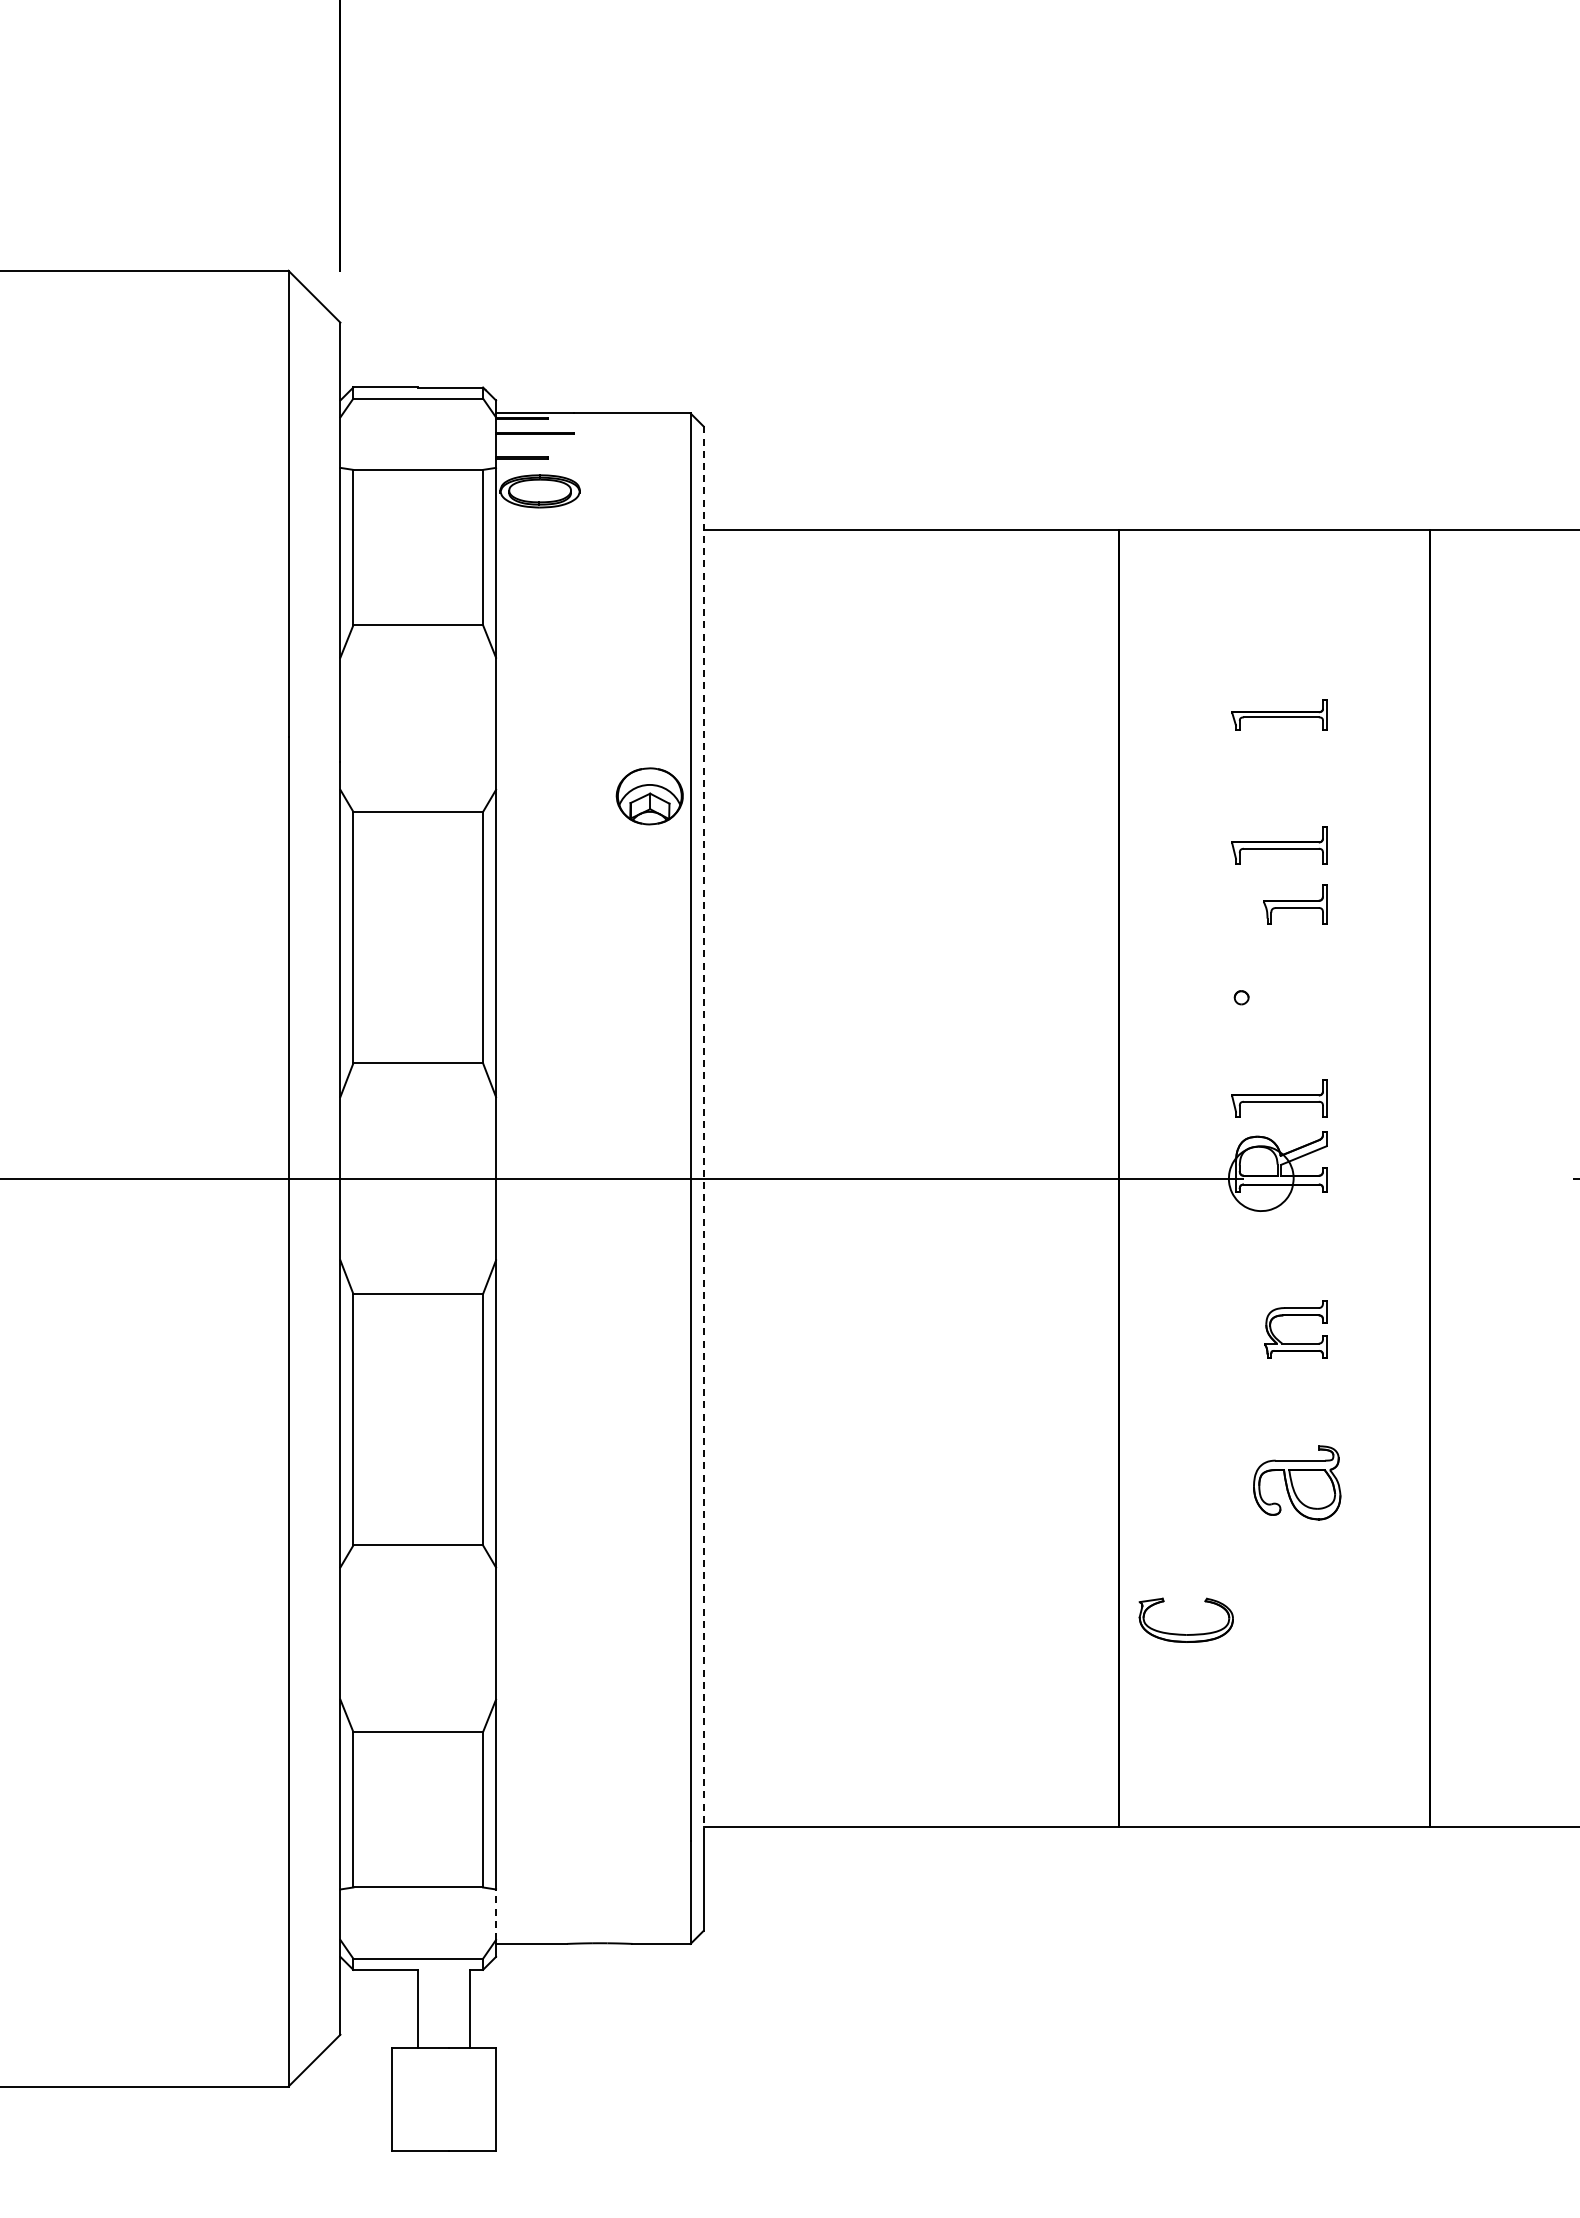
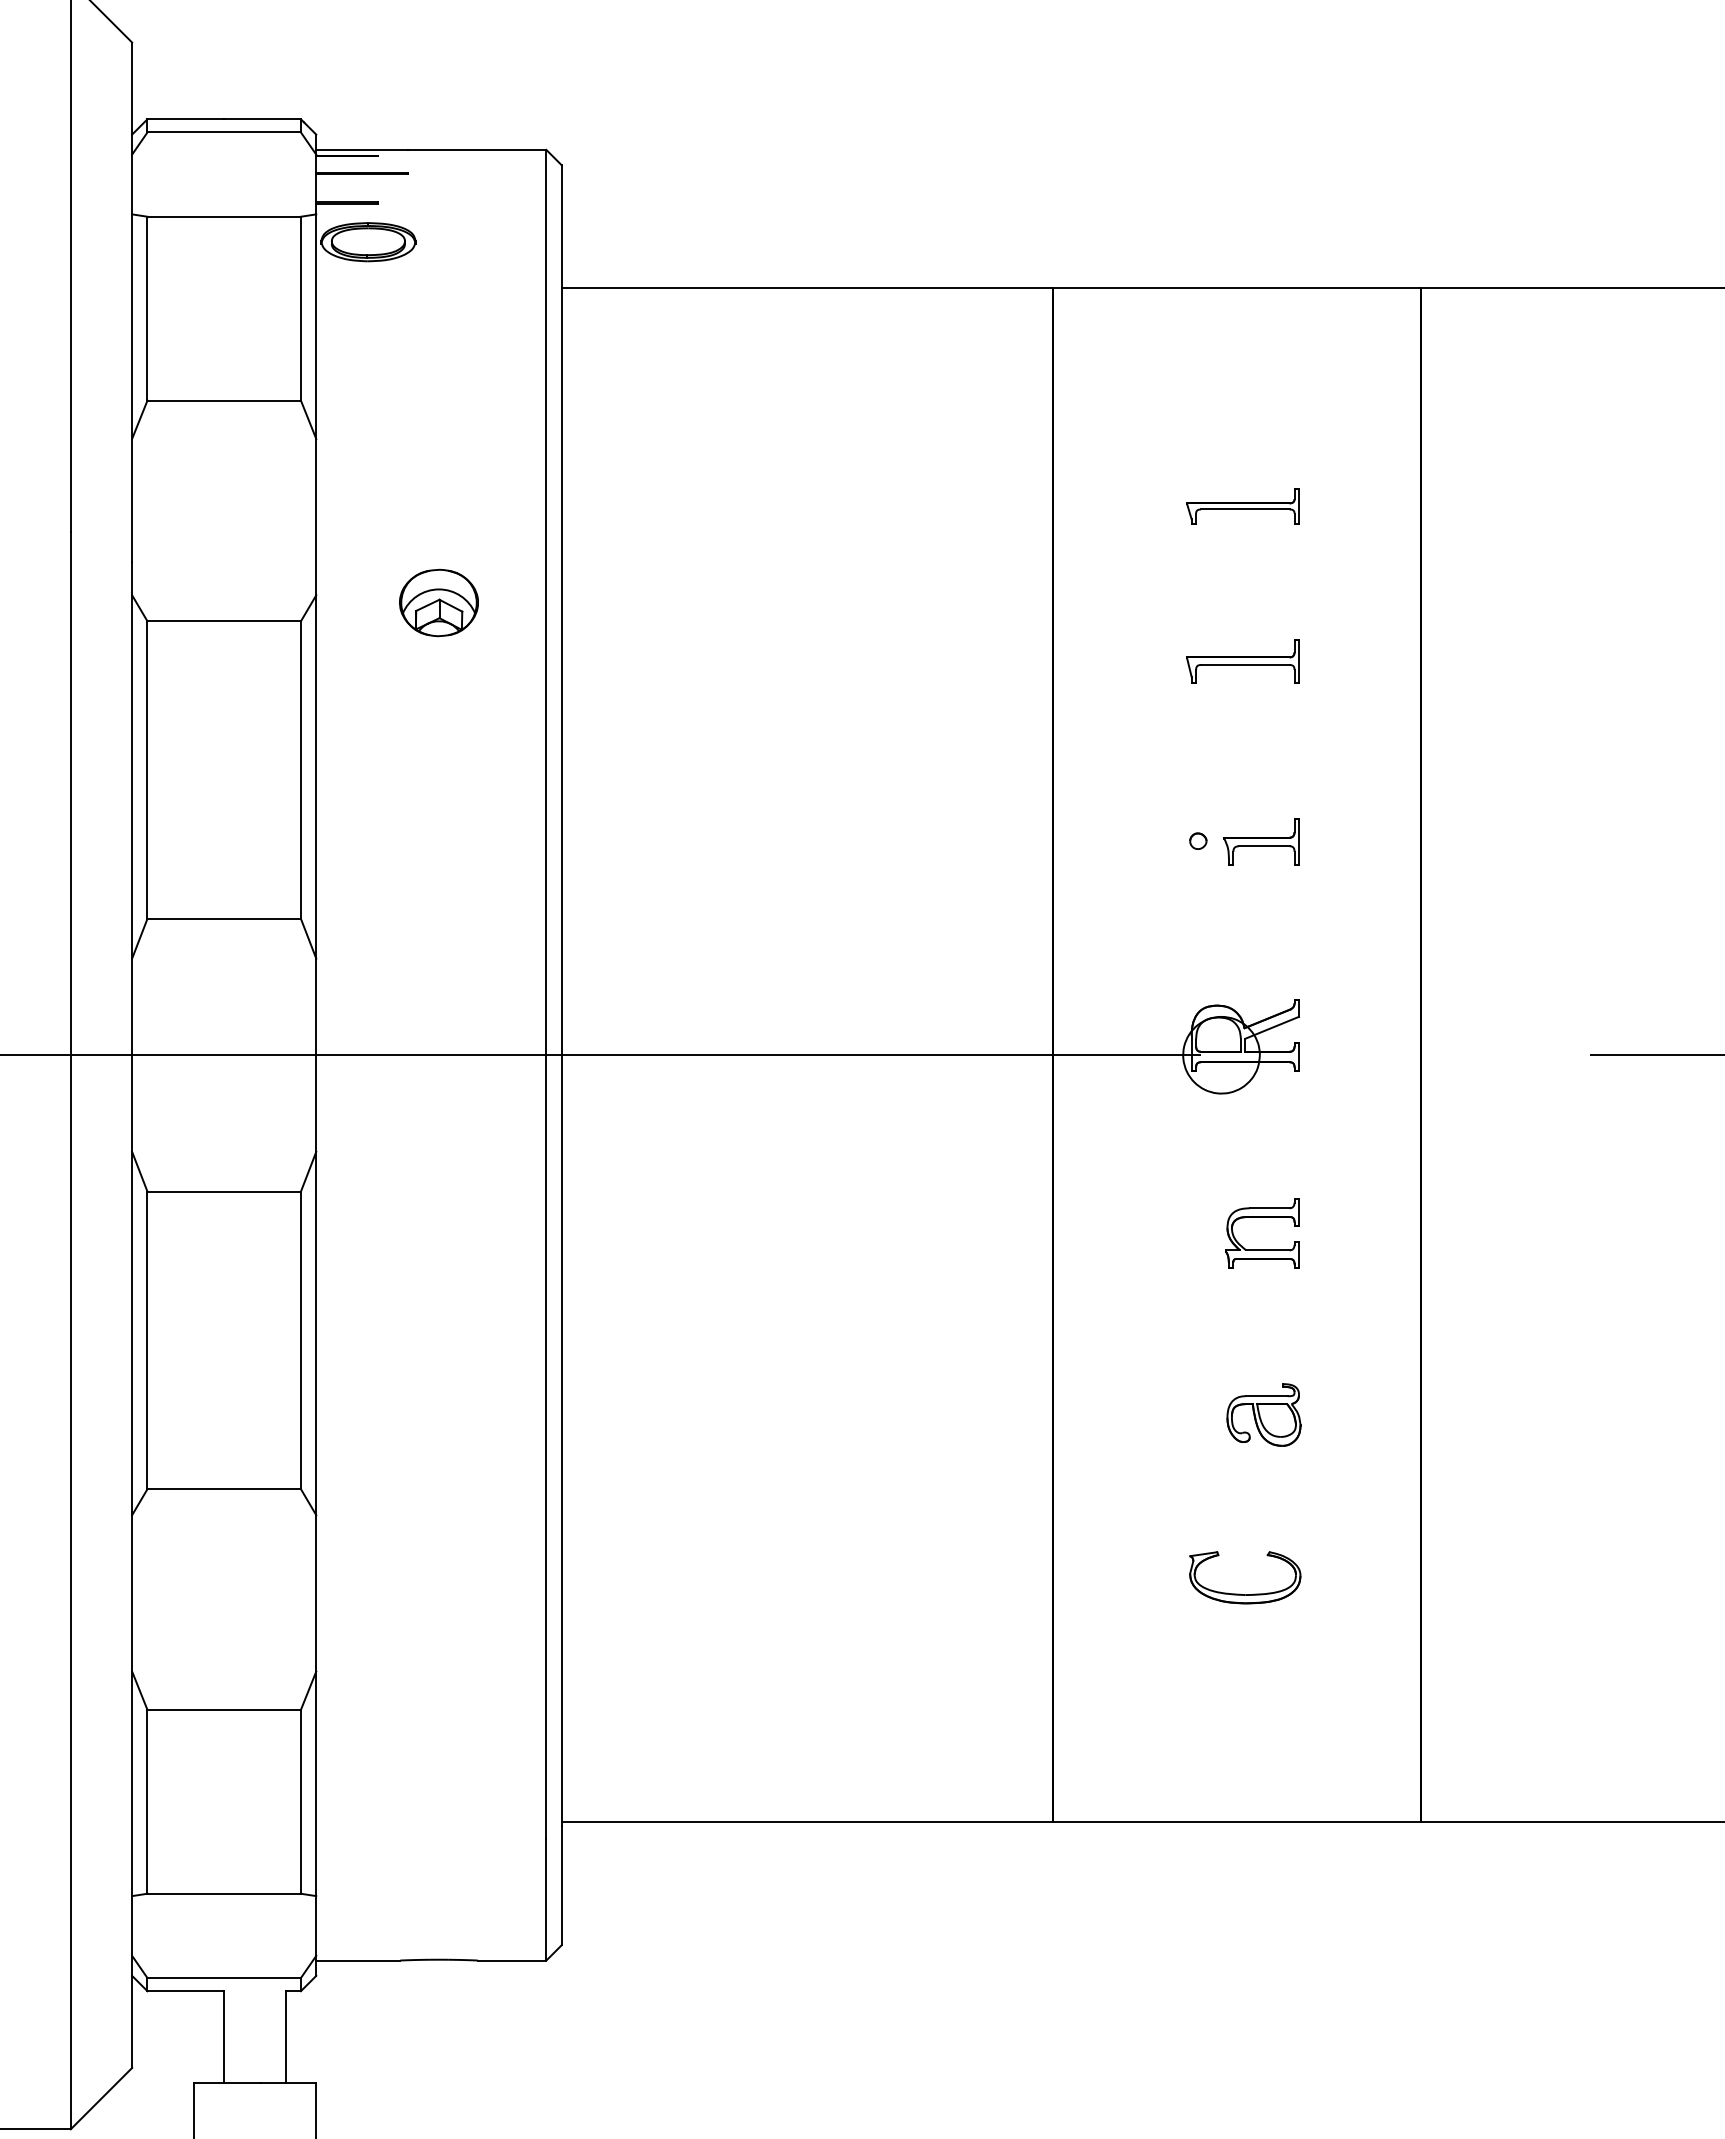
part: (649, 796) -> (438, 603), moved
part: (1295, 904) -> (1262, 842), moved
part: (1279, 1098) -> (1243, 960), removed
line: (703, 1128) -> (561, 995), dashed -> solid
part: (1296, 1482) -> (1263, 1414), size x0.71
part: (1182, 1633) -> (1240, 1593), moved
line: (496, 1914) -> (316, 1925), dashed -> solid

